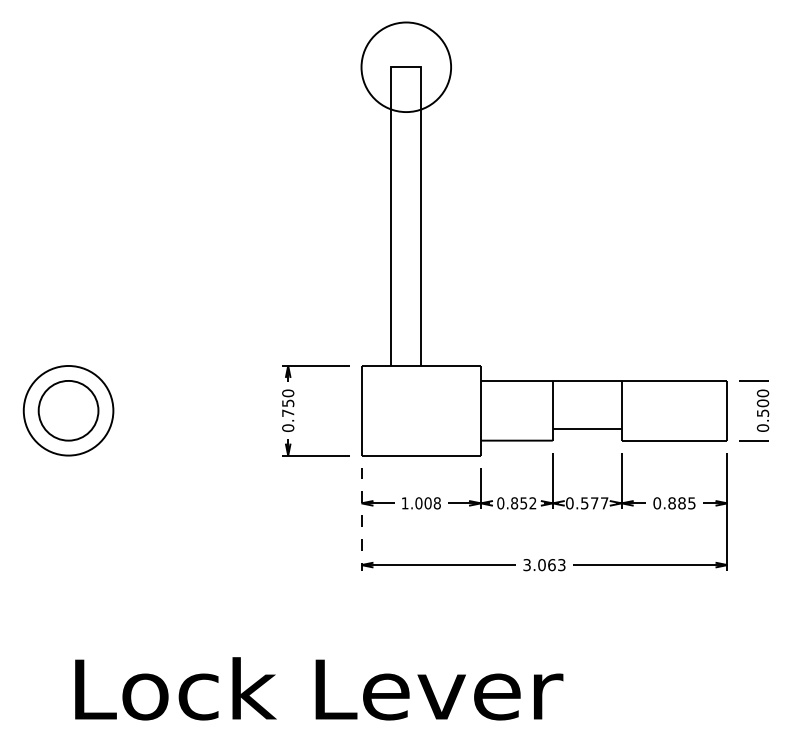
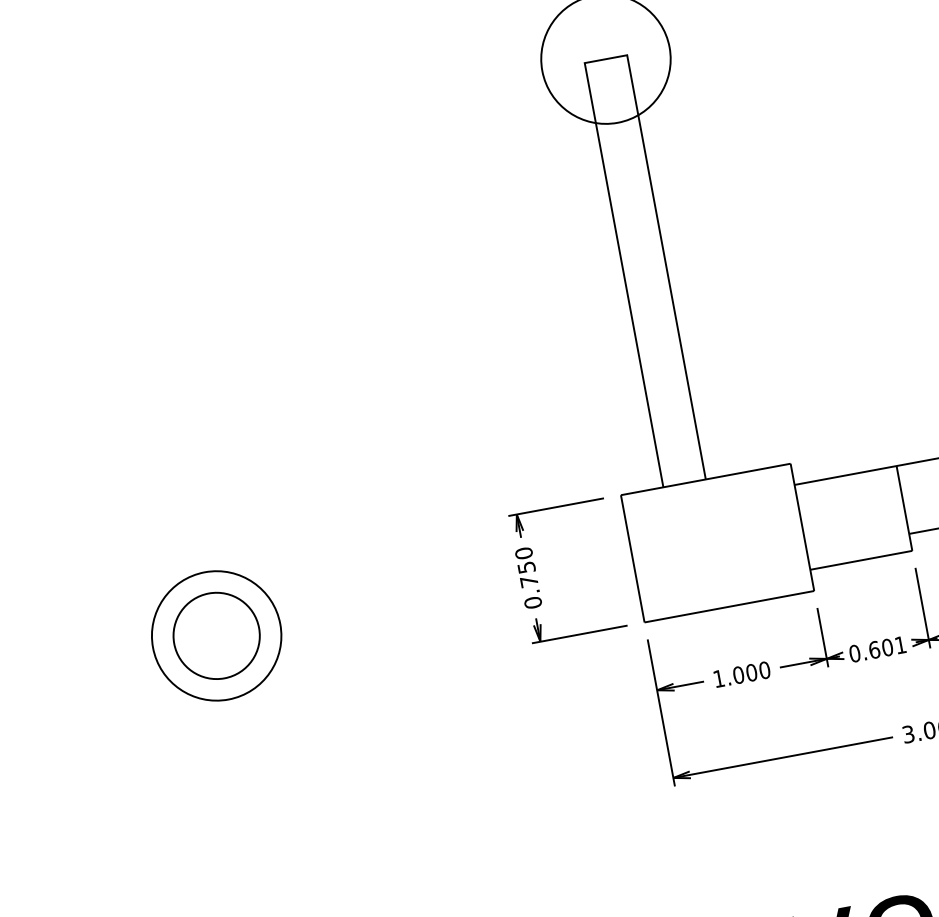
text: (436, 503) -> (763, 670), 1.008 -> 1.000
text: (523, 503) -> (887, 647), 0.852 -> 0.601
line: (361, 519) -> (661, 713), dashed -> solid

